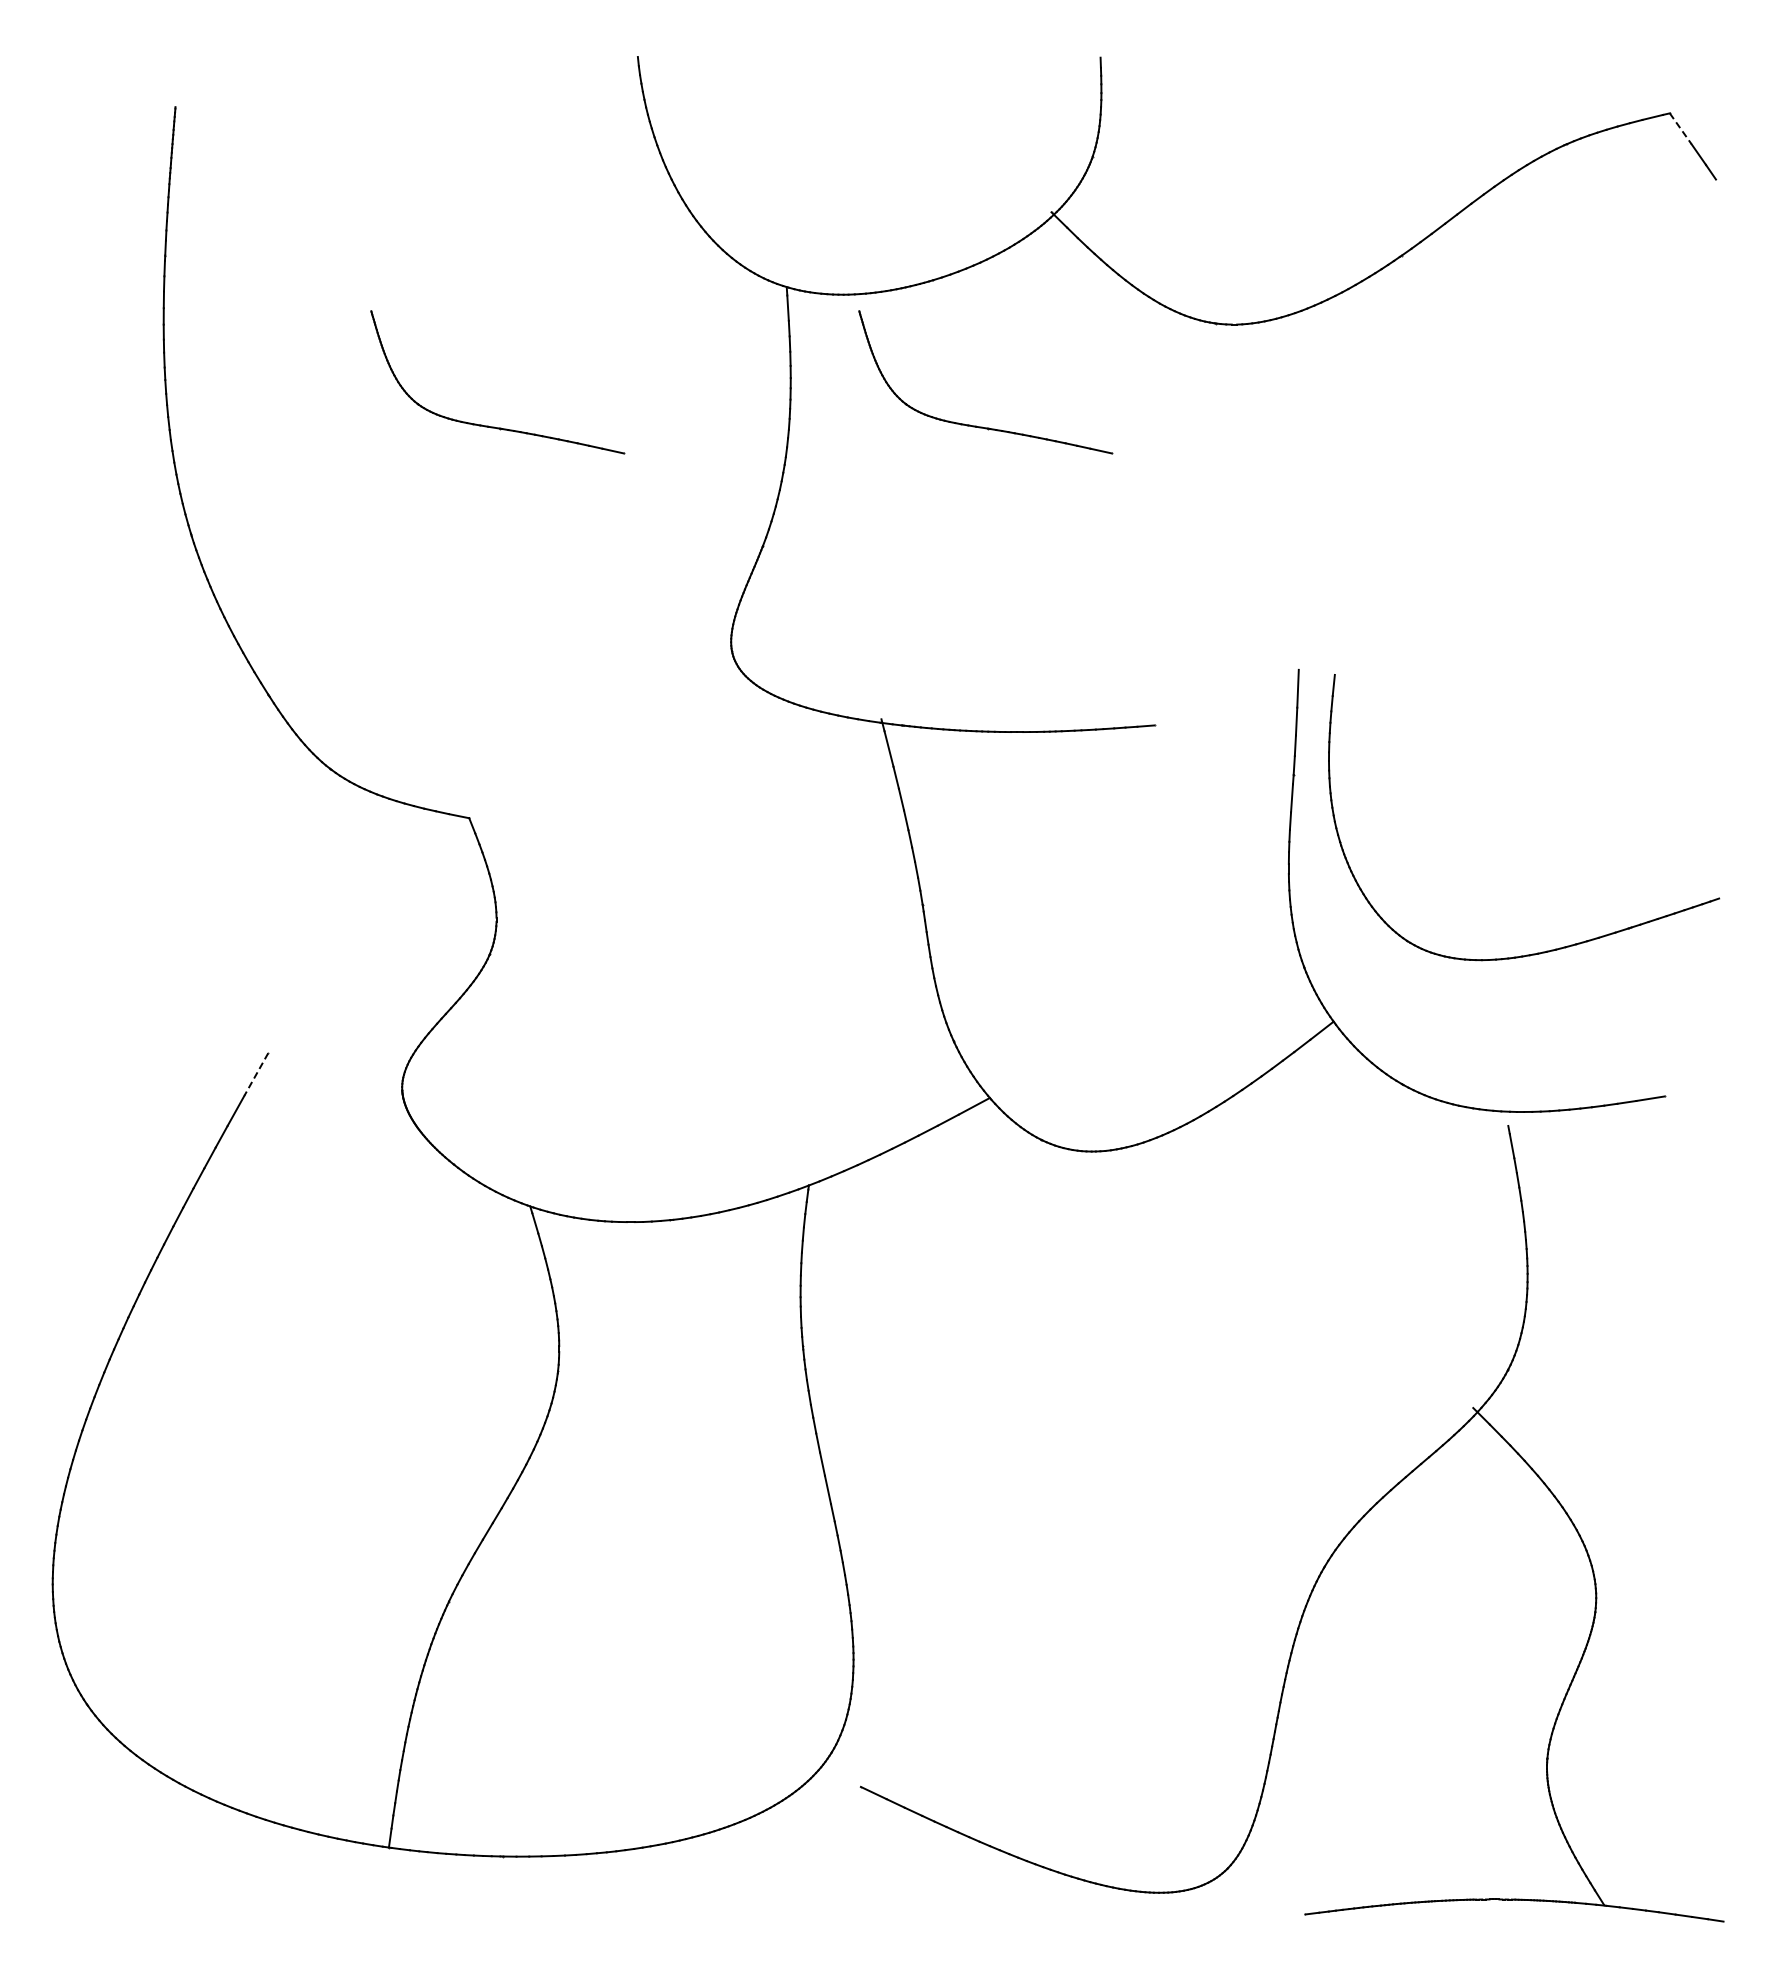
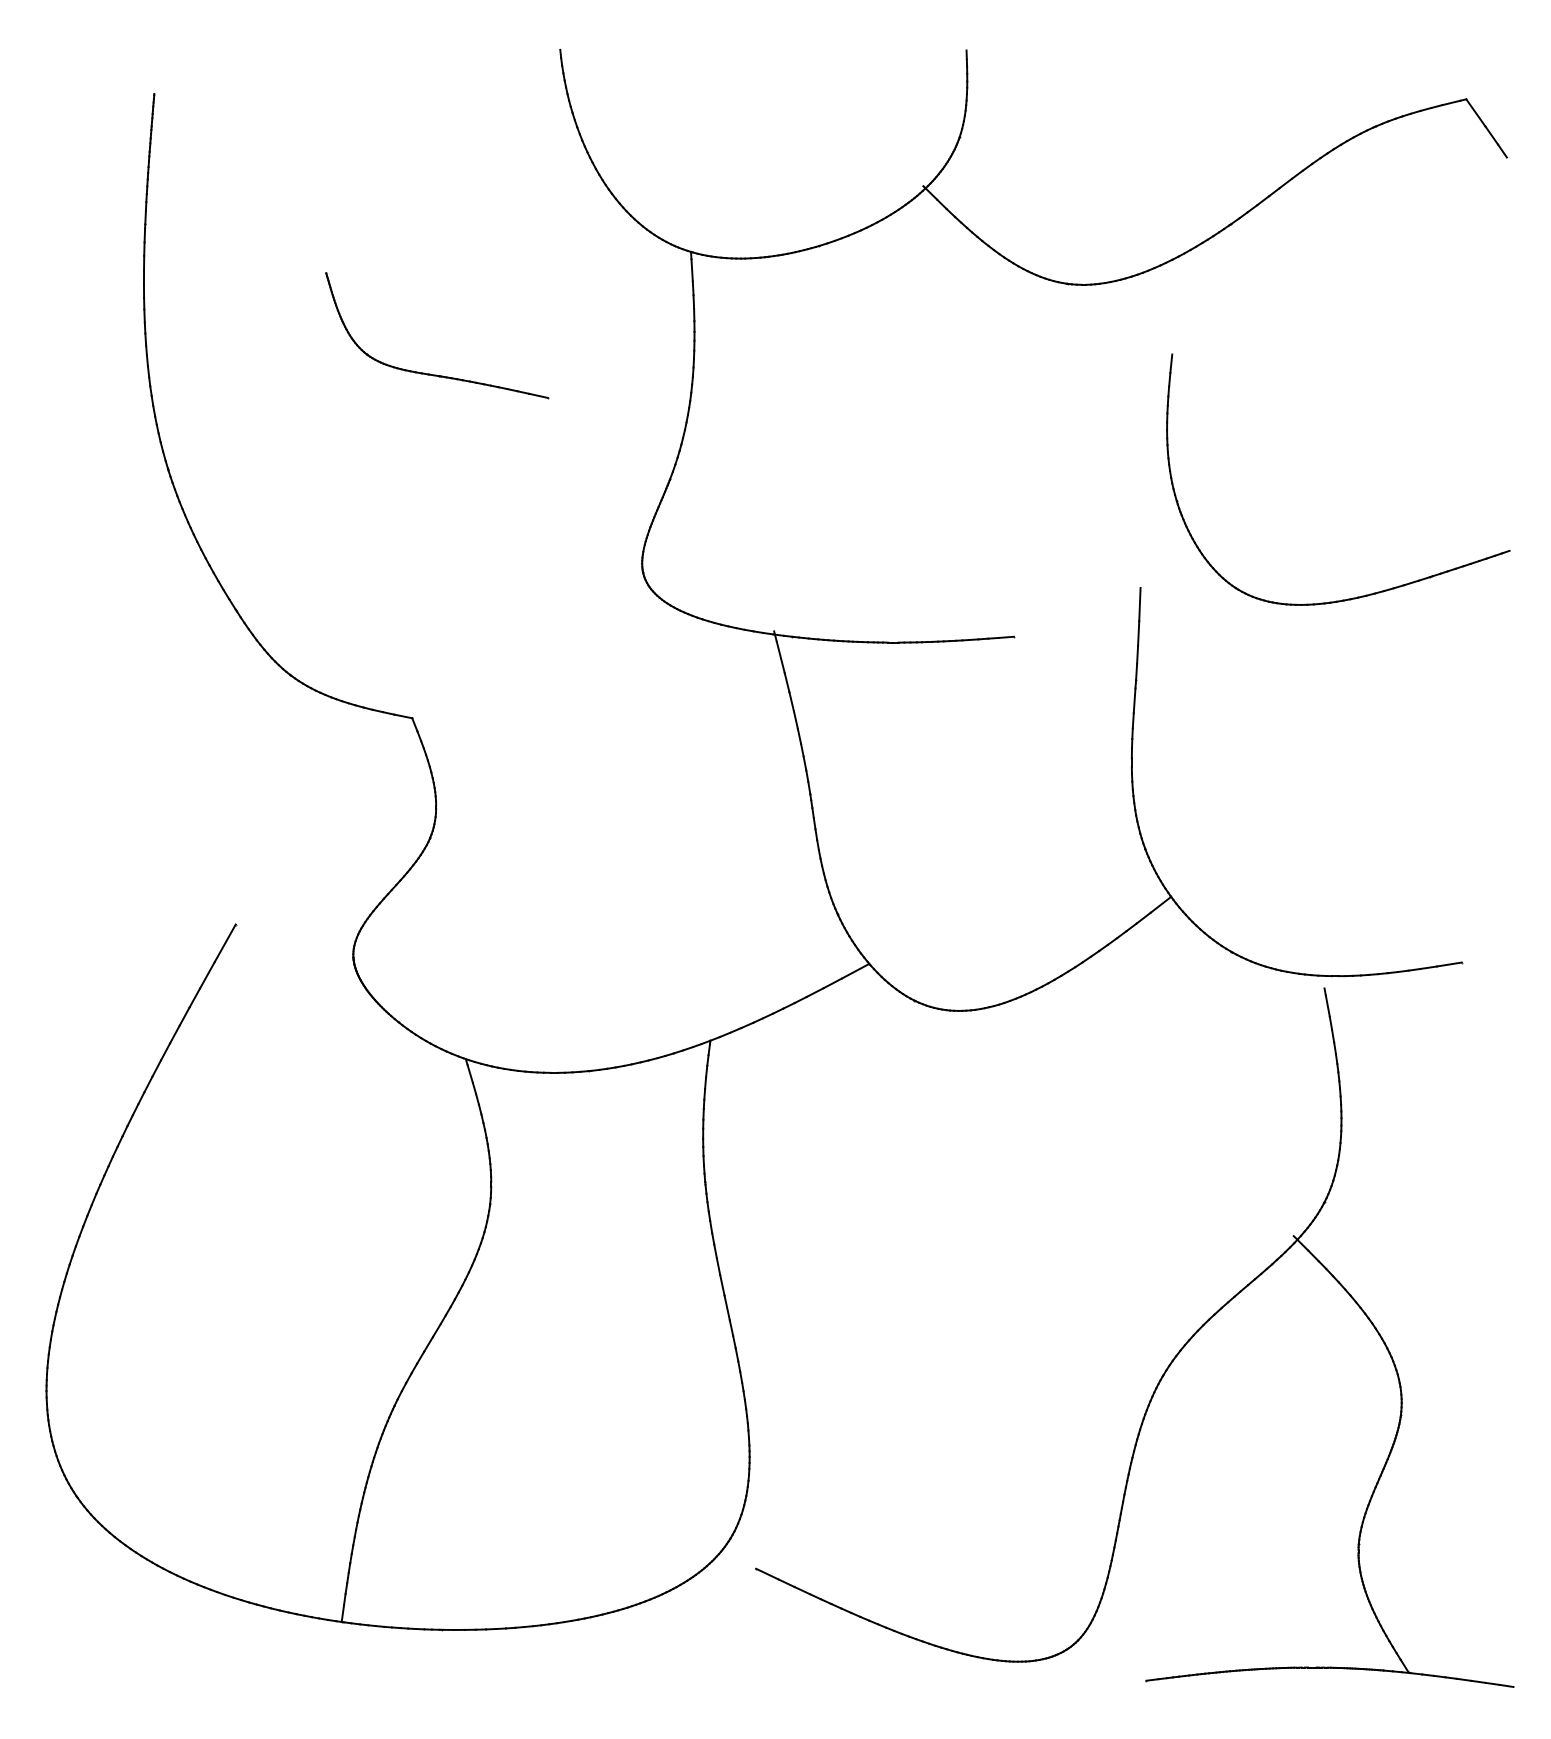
line: (1680, 128) -> (1475, 112), dashed -> solid
part: (976, 425) -> (857, 373), removed
part: (1555, 948) -> (1365, 594), moved
line: (256, 1074) -> (225, 943), dashed -> solid

